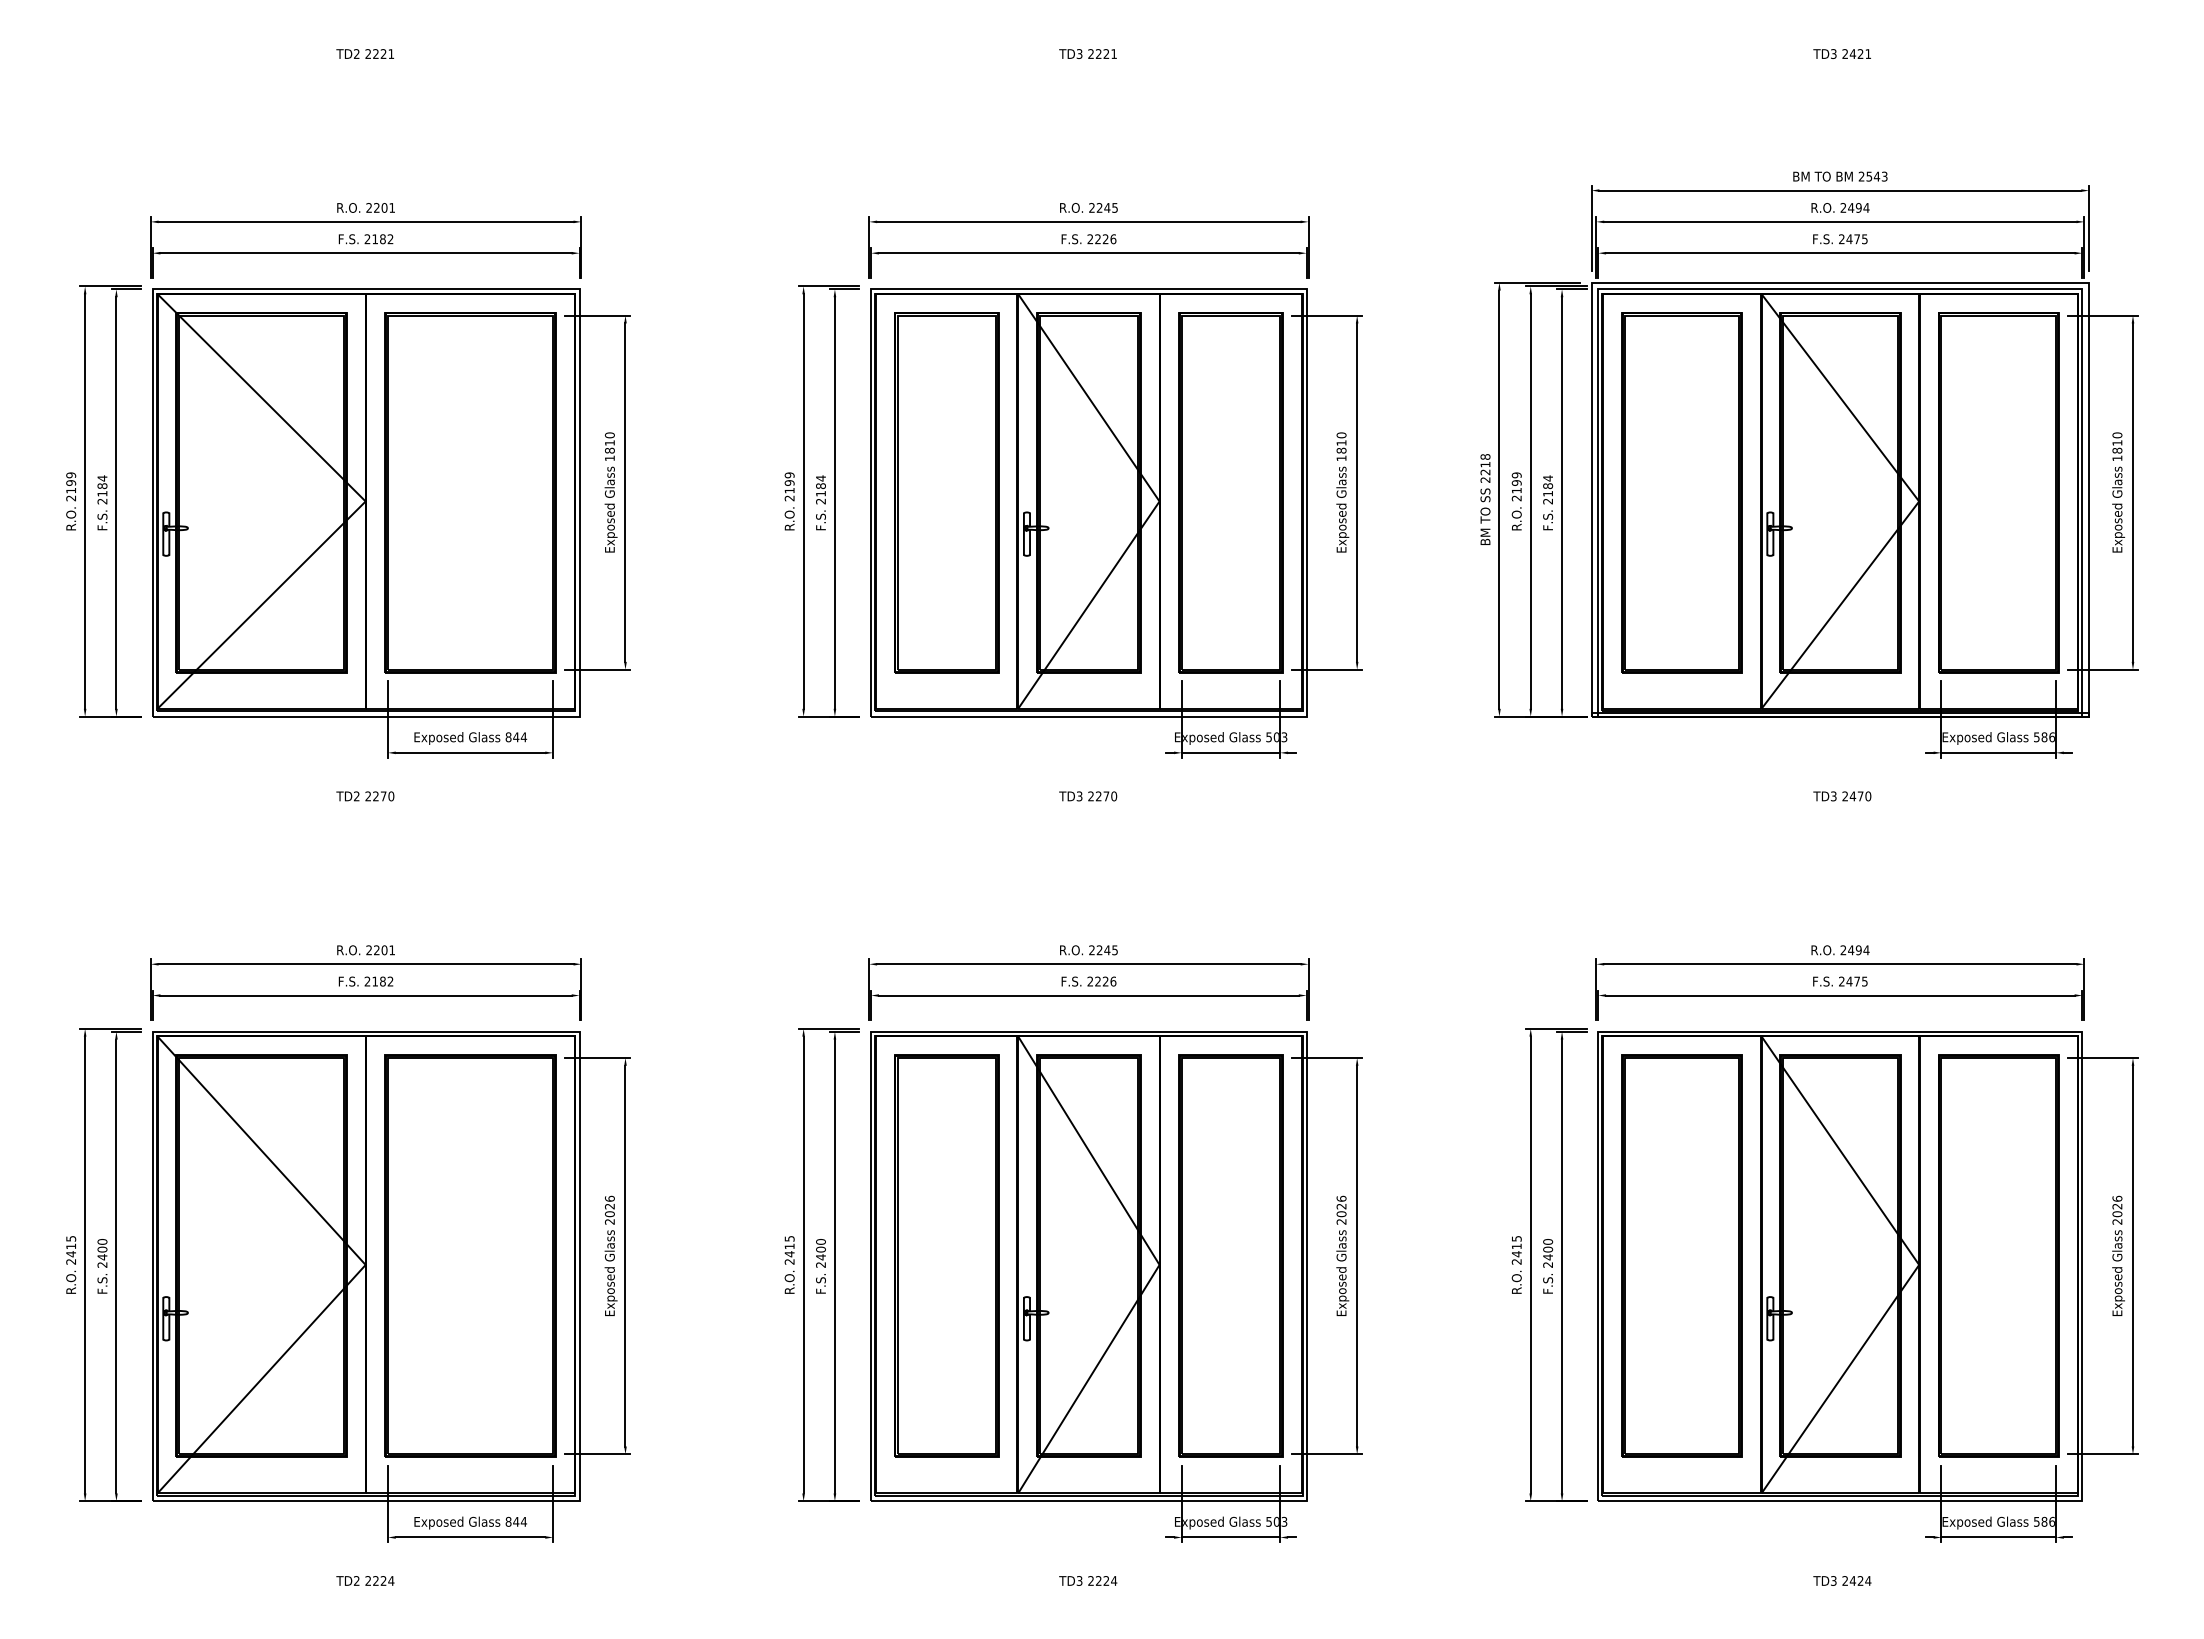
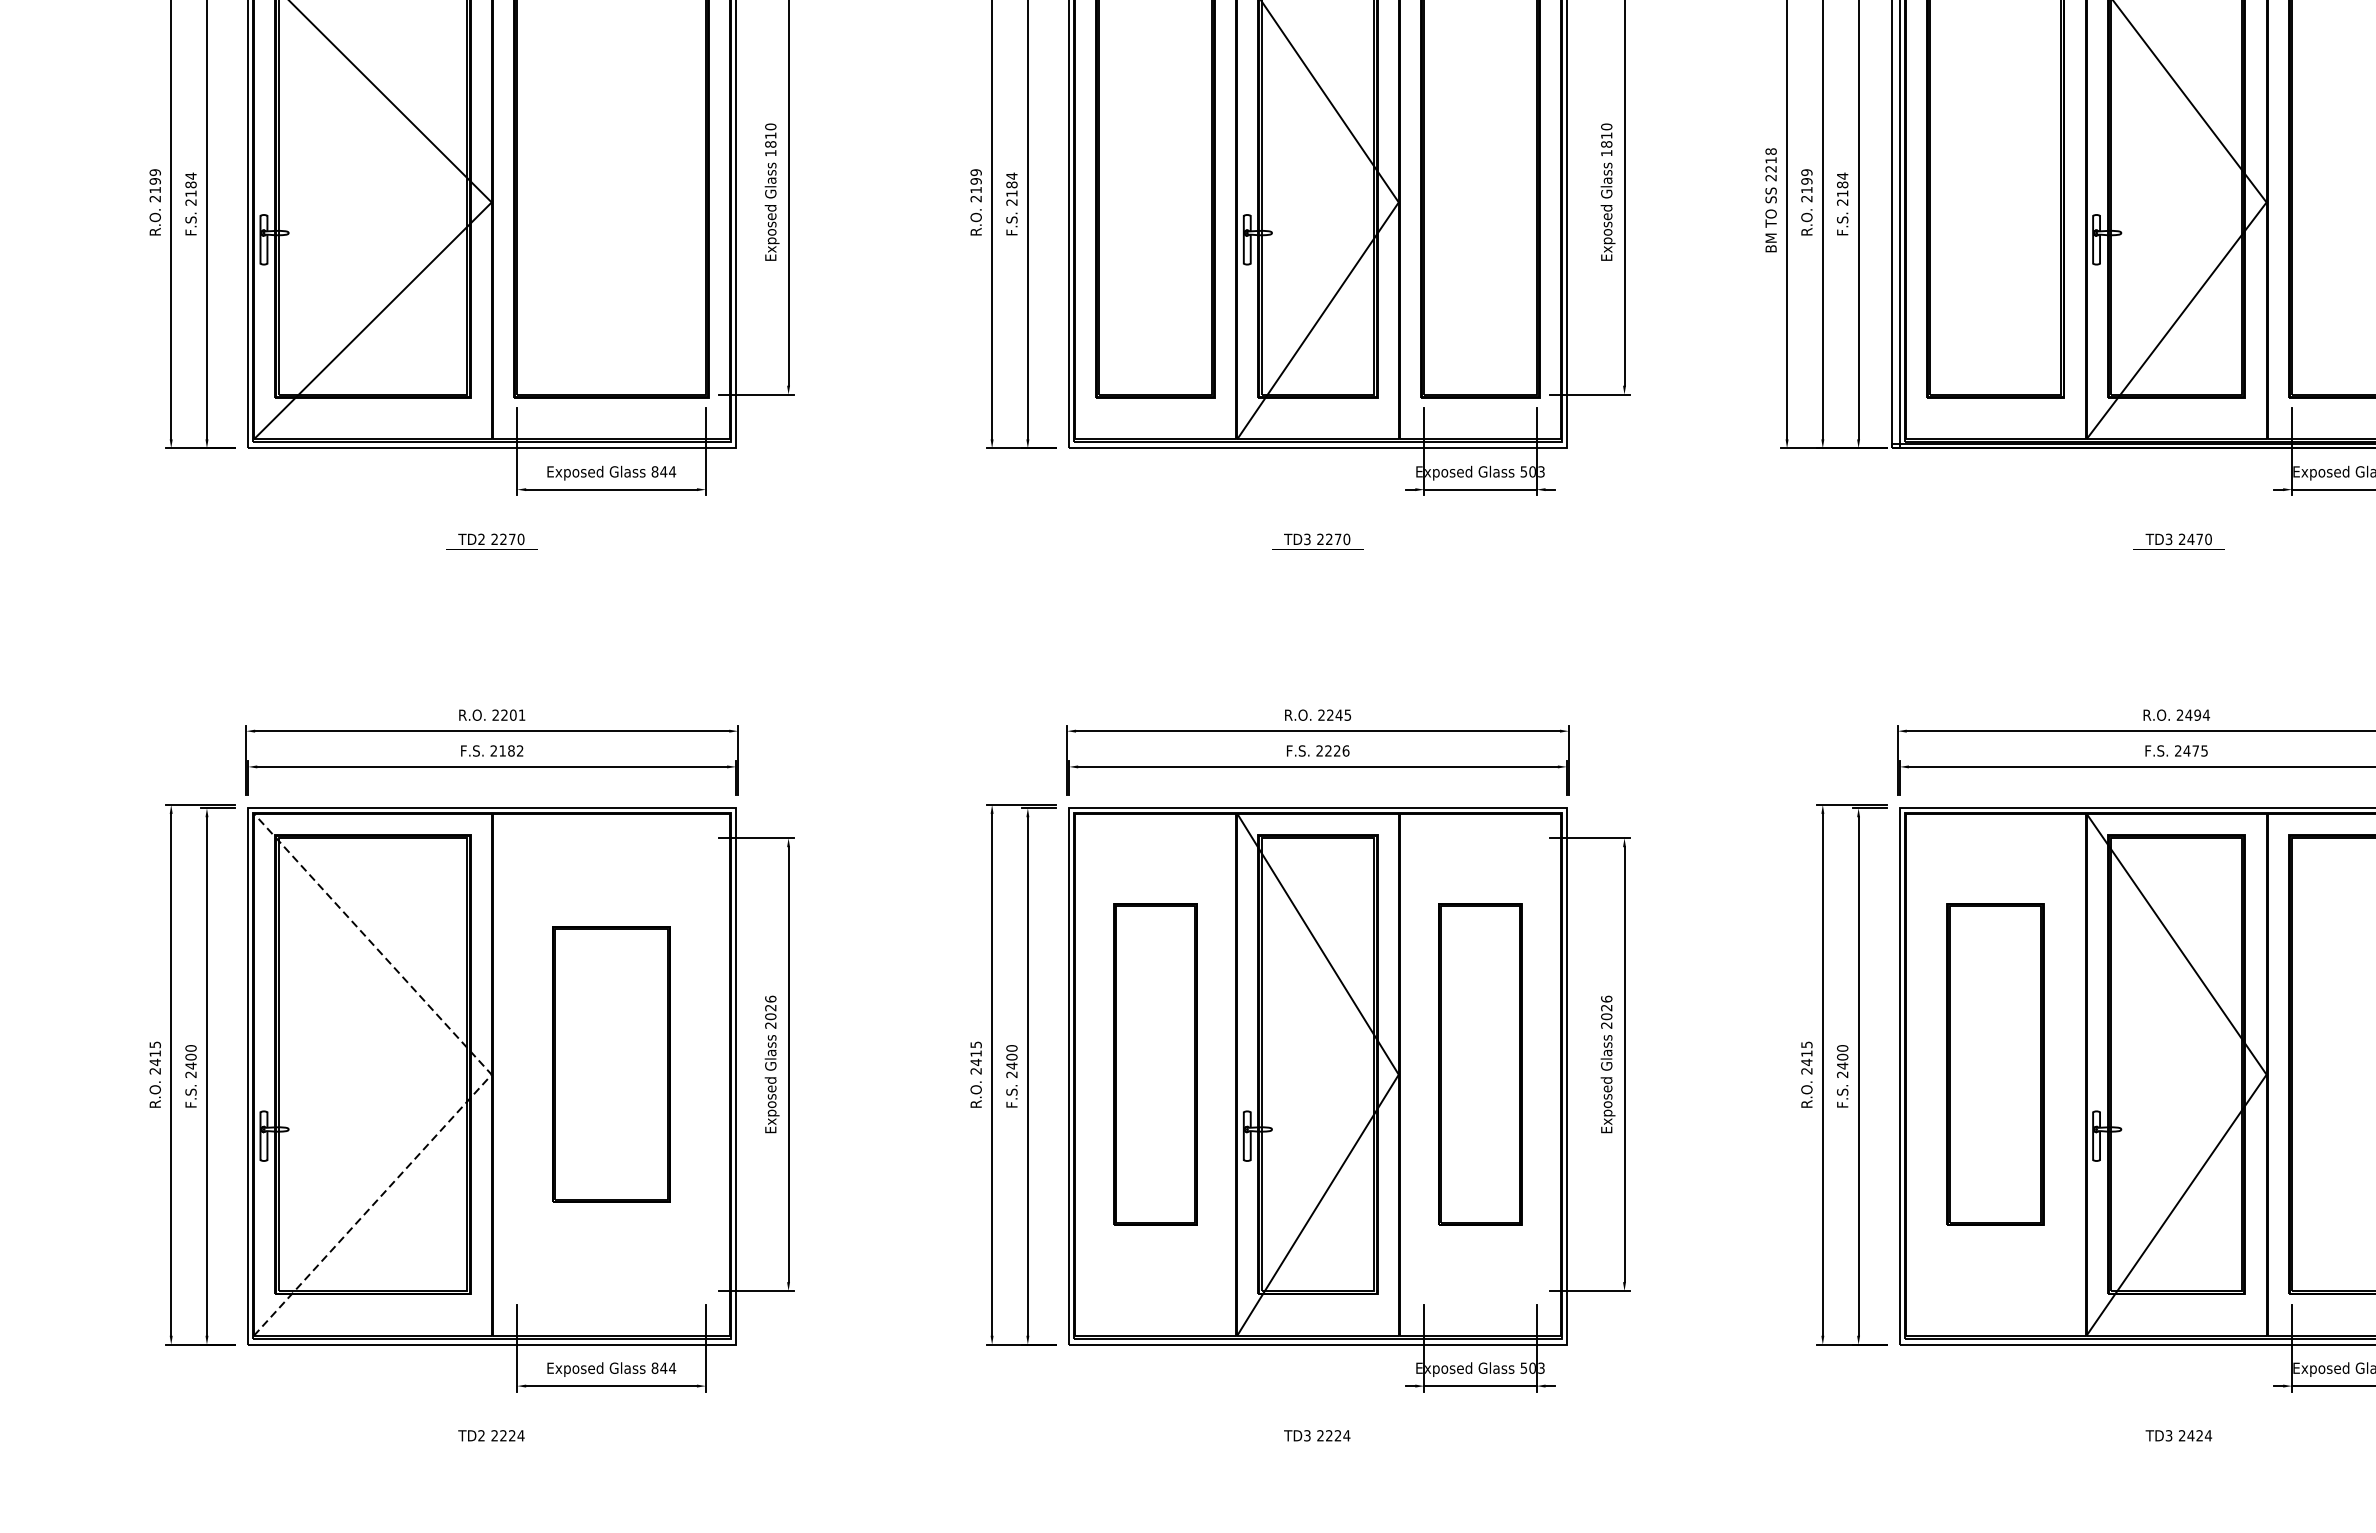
part: (470, 1255) -> (611, 1063), size x0.6
part: (946, 1255) -> (1155, 1063), size x0.7
part: (1230, 1255) -> (1479, 1063), size x0.7
part: (1681, 1255) -> (1995, 1063), size x0.7
line: (365, 1264) -> (491, 1074), solid -> dashed

